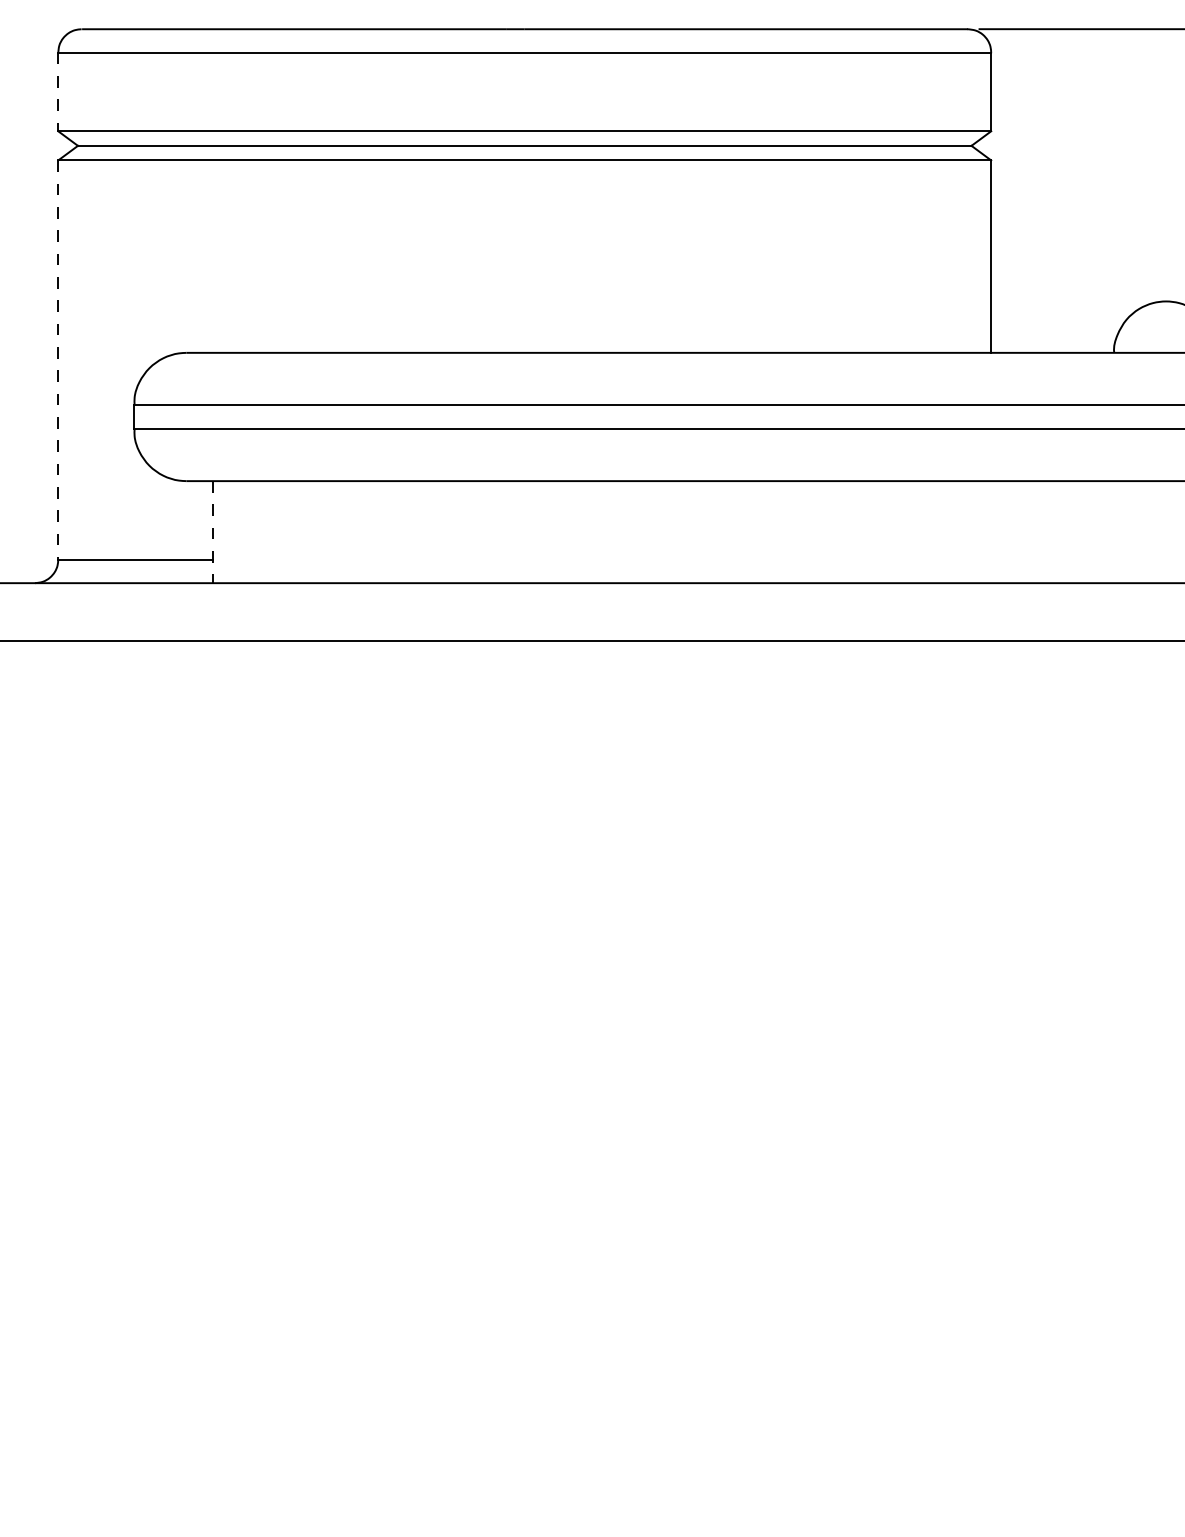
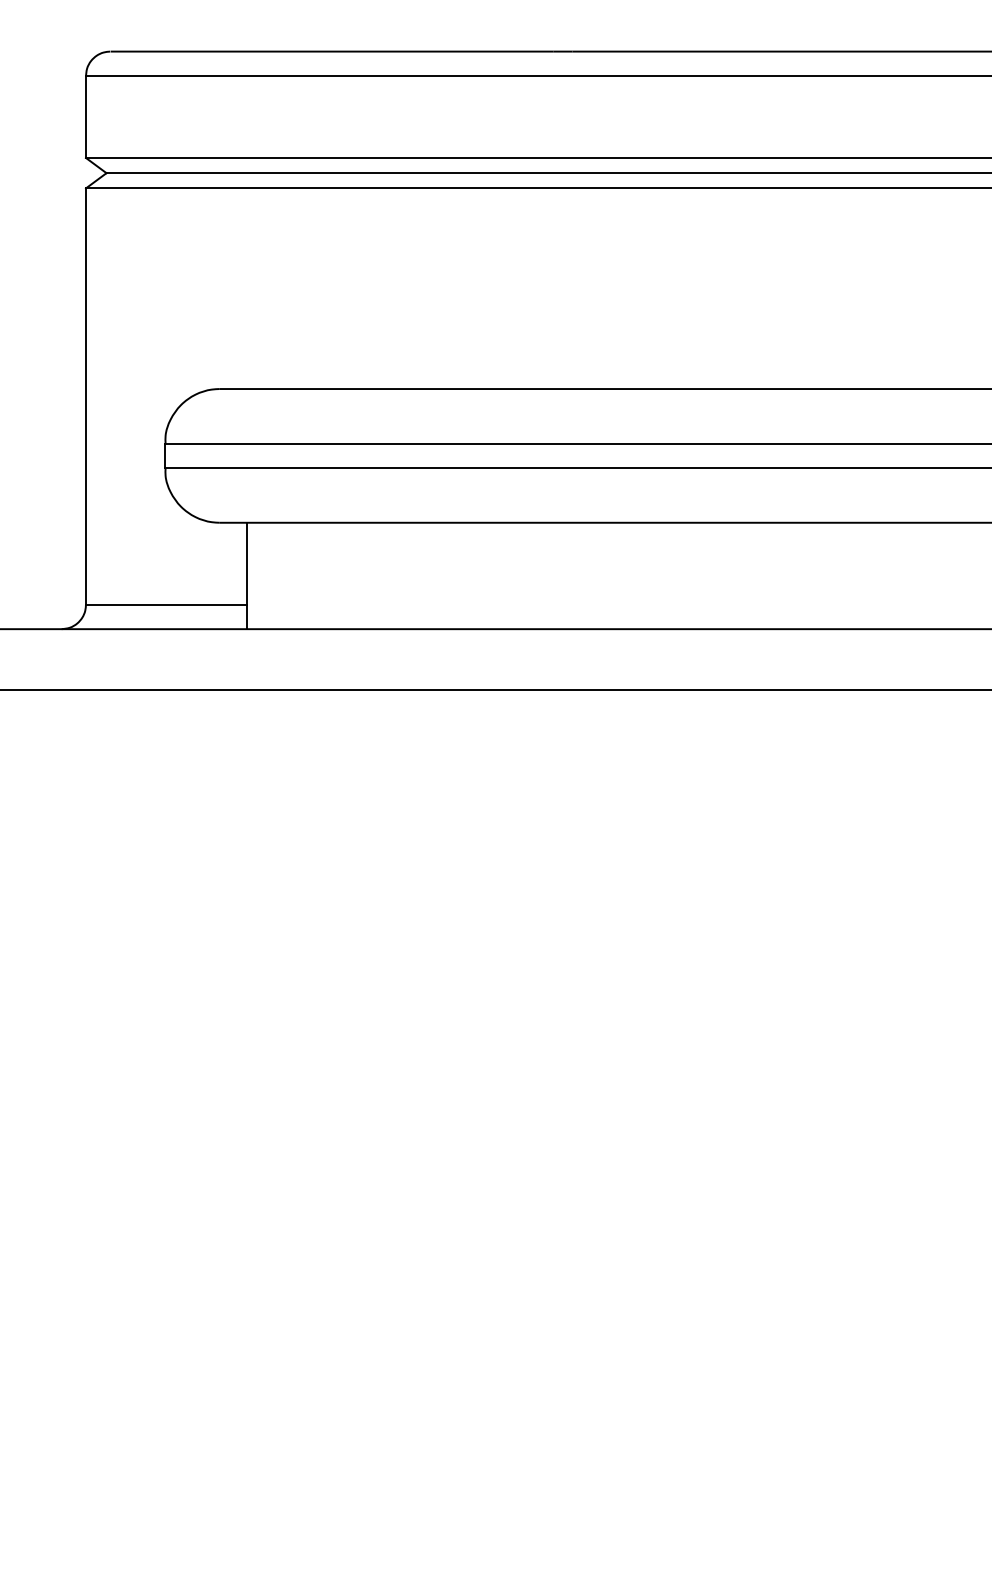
line: (58, 92) -> (86, 117), dashed -> solid
line: (58, 360) -> (86, 396), dashed -> solid
line: (212, 532) -> (246, 576), dashed -> solid

